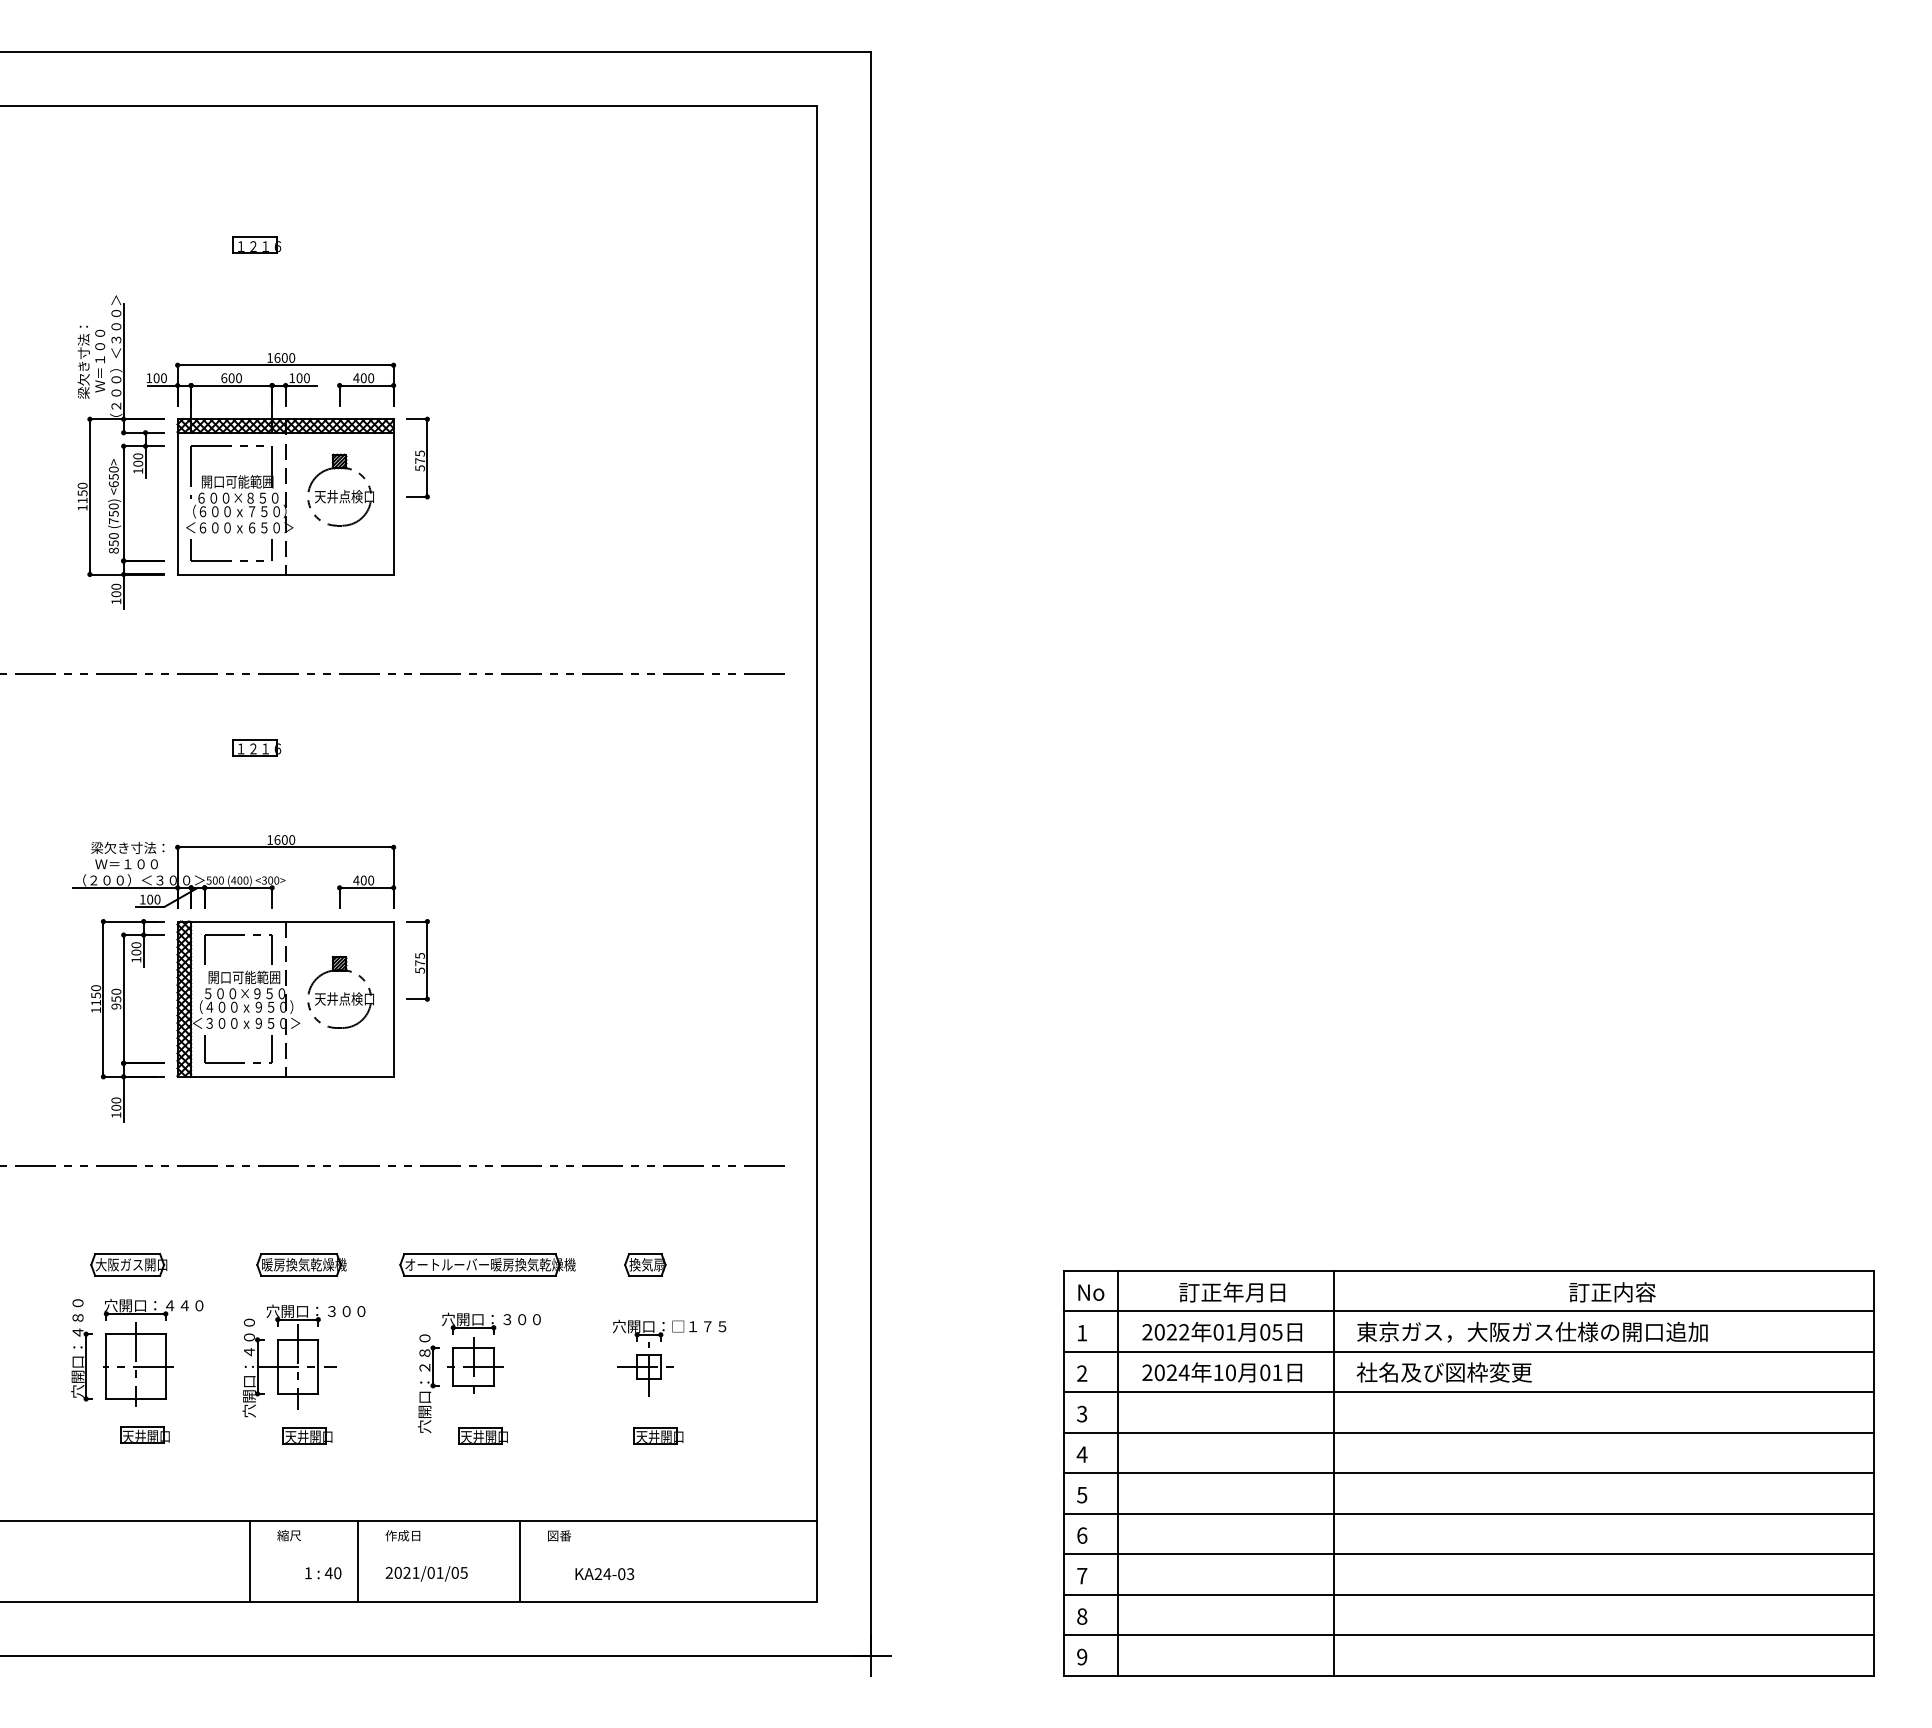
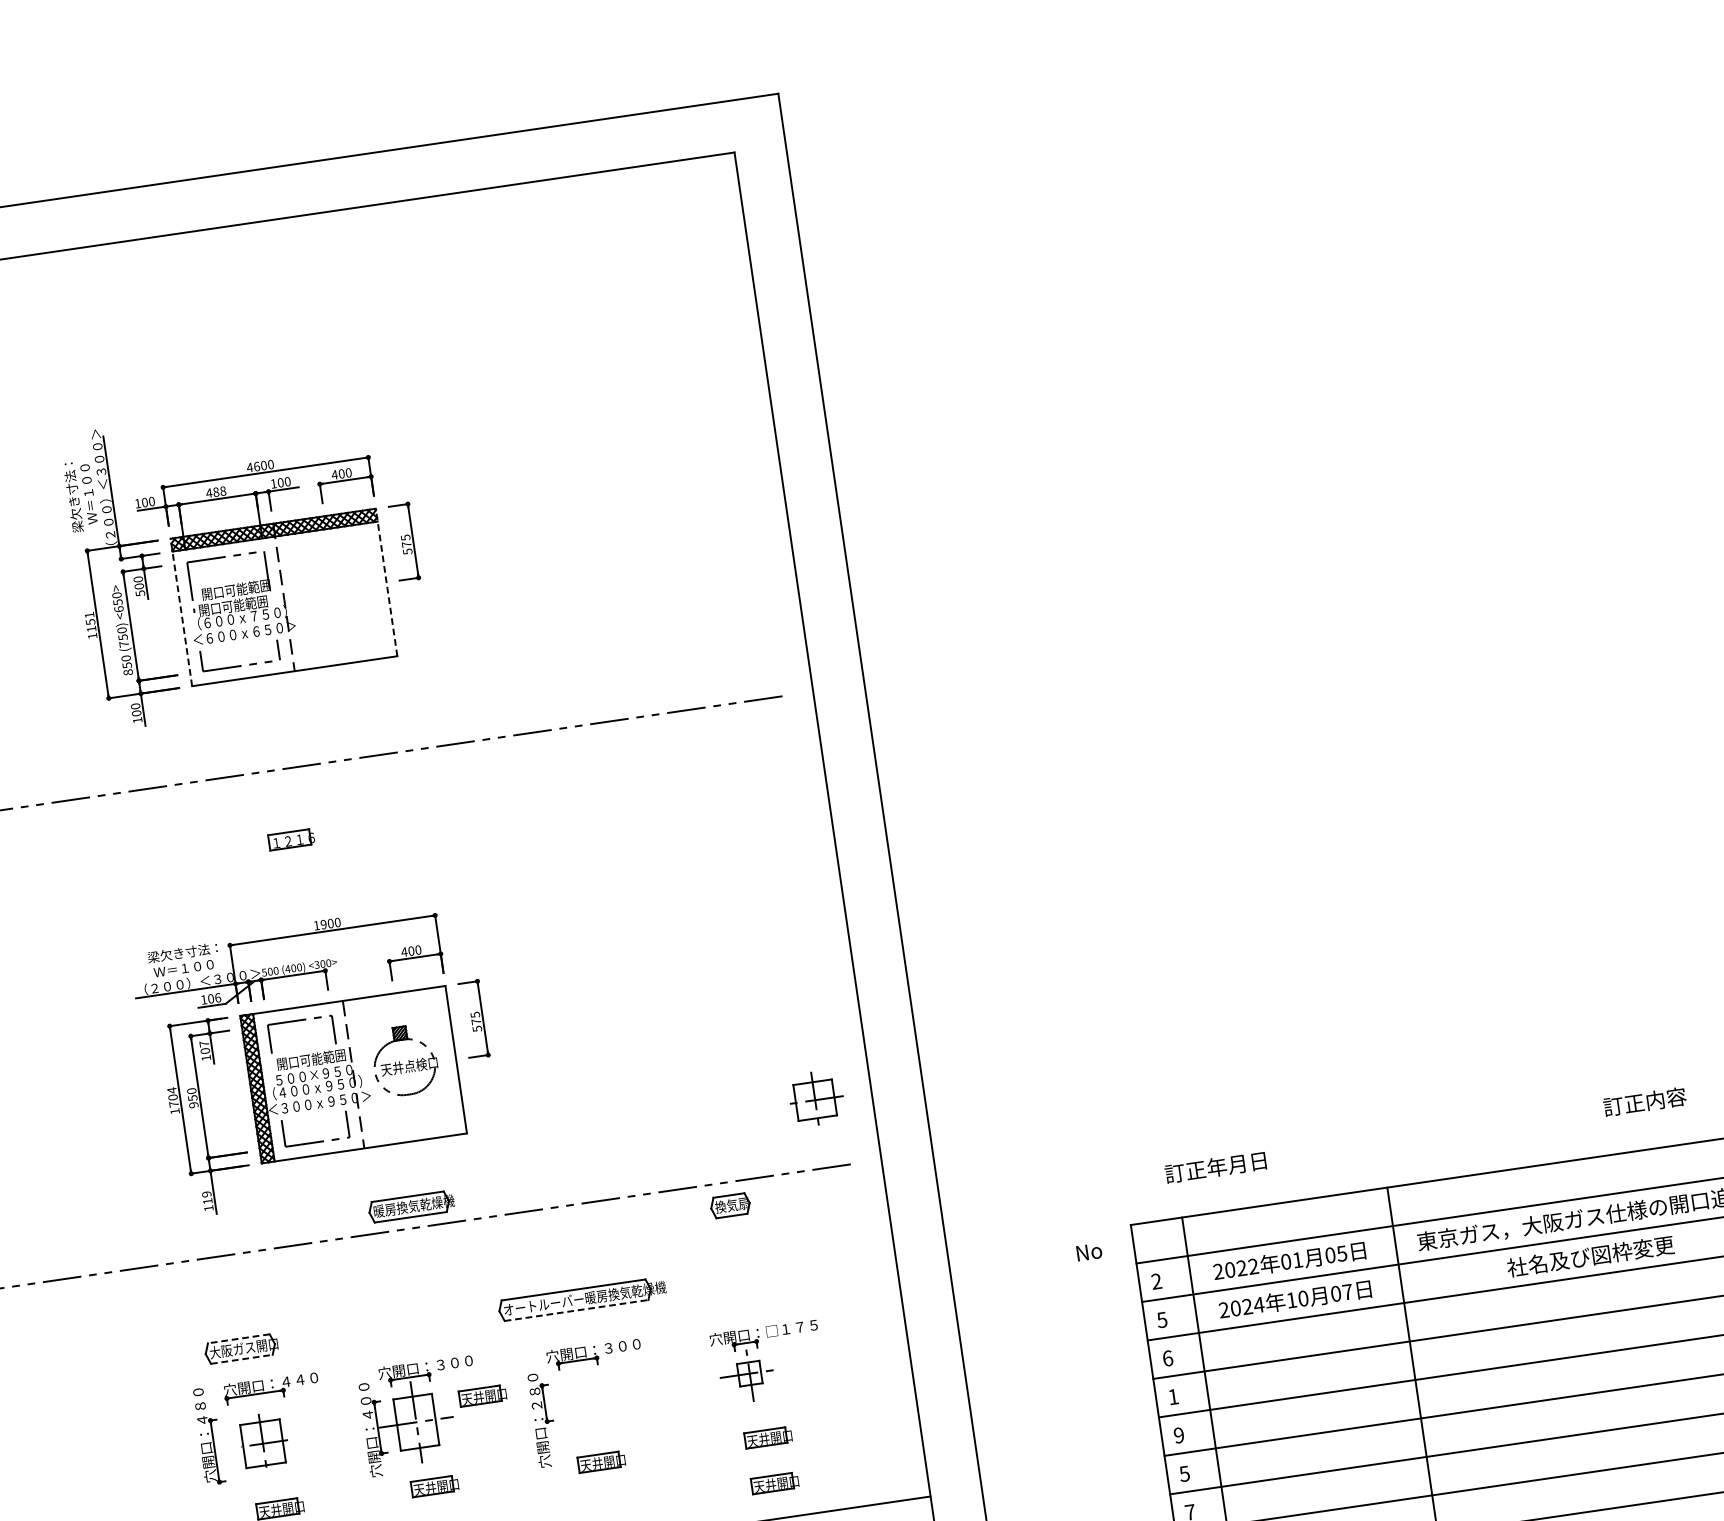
part: (256, 244) -> (221, 361), removed
text: (269, 357) -> (249, 467), 1600 -> 4600
text: (231, 378) -> (216, 492), 600 -> 488
text: (138, 471) -> (140, 593), 100 -> 500
text: (82, 485) -> (89, 614), 1150 -> 1151
part: (340, 489) -> (335, 582), removed
line: (177, 496) -> (181, 612), solid -> dashed
line: (393, 496) -> (386, 582), solid -> dashed
text: (237, 497) -> (238, 604), ６００×８５０ -> 開口可能範囲
text: (277, 839) -> (323, 924), 1600 -> 1900
text: (157, 899) -> (218, 997), 100 -> 106
text: (136, 945) -> (204, 1044), 100 -> 107
text: (96, 995) -> (173, 1097), 1150 -> 1704
text: (116, 1103) -> (207, 1197), 100 -> 119
line: (127, 1254) -> (238, 1339), solid -> dashed
part: (301, 1264) -> (411, 1206), moved
part: (645, 1264) -> (730, 1205), moved
line: (128, 1275) -> (242, 1358), solid -> dashed
line: (479, 1275) -> (576, 1310), solid -> dashed
text: (1091, 1292) -> (1089, 1251), moved
text: (1232, 1292) -> (1215, 1167), moved
text: (1612, 1292) -> (1644, 1101), moved
text: (1082, 1332) -> (1156, 1280), 1 -> 2
part: (370, 1349) -> (482, 1395), added
part: (138, 1364) -> (264, 1442), size x0.7
part: (475, 1365) -> (816, 1098), moved
text: (1277, 1372) -> (1347, 1291), 01 -> 07
text: (1443, 1372) -> (1589, 1256), moved
text: (1082, 1373) -> (1162, 1319), 2 -> 5
text: (1082, 1413) -> (1168, 1357), 3 -> 6
text: (1081, 1454) -> (1172, 1396), 4 -> 1
part: (658, 1483) -> (774, 1483), added
text: (1082, 1494) -> (1179, 1434), 5 -> 9
text: (1082, 1535) -> (1184, 1473), 6 -> 5

